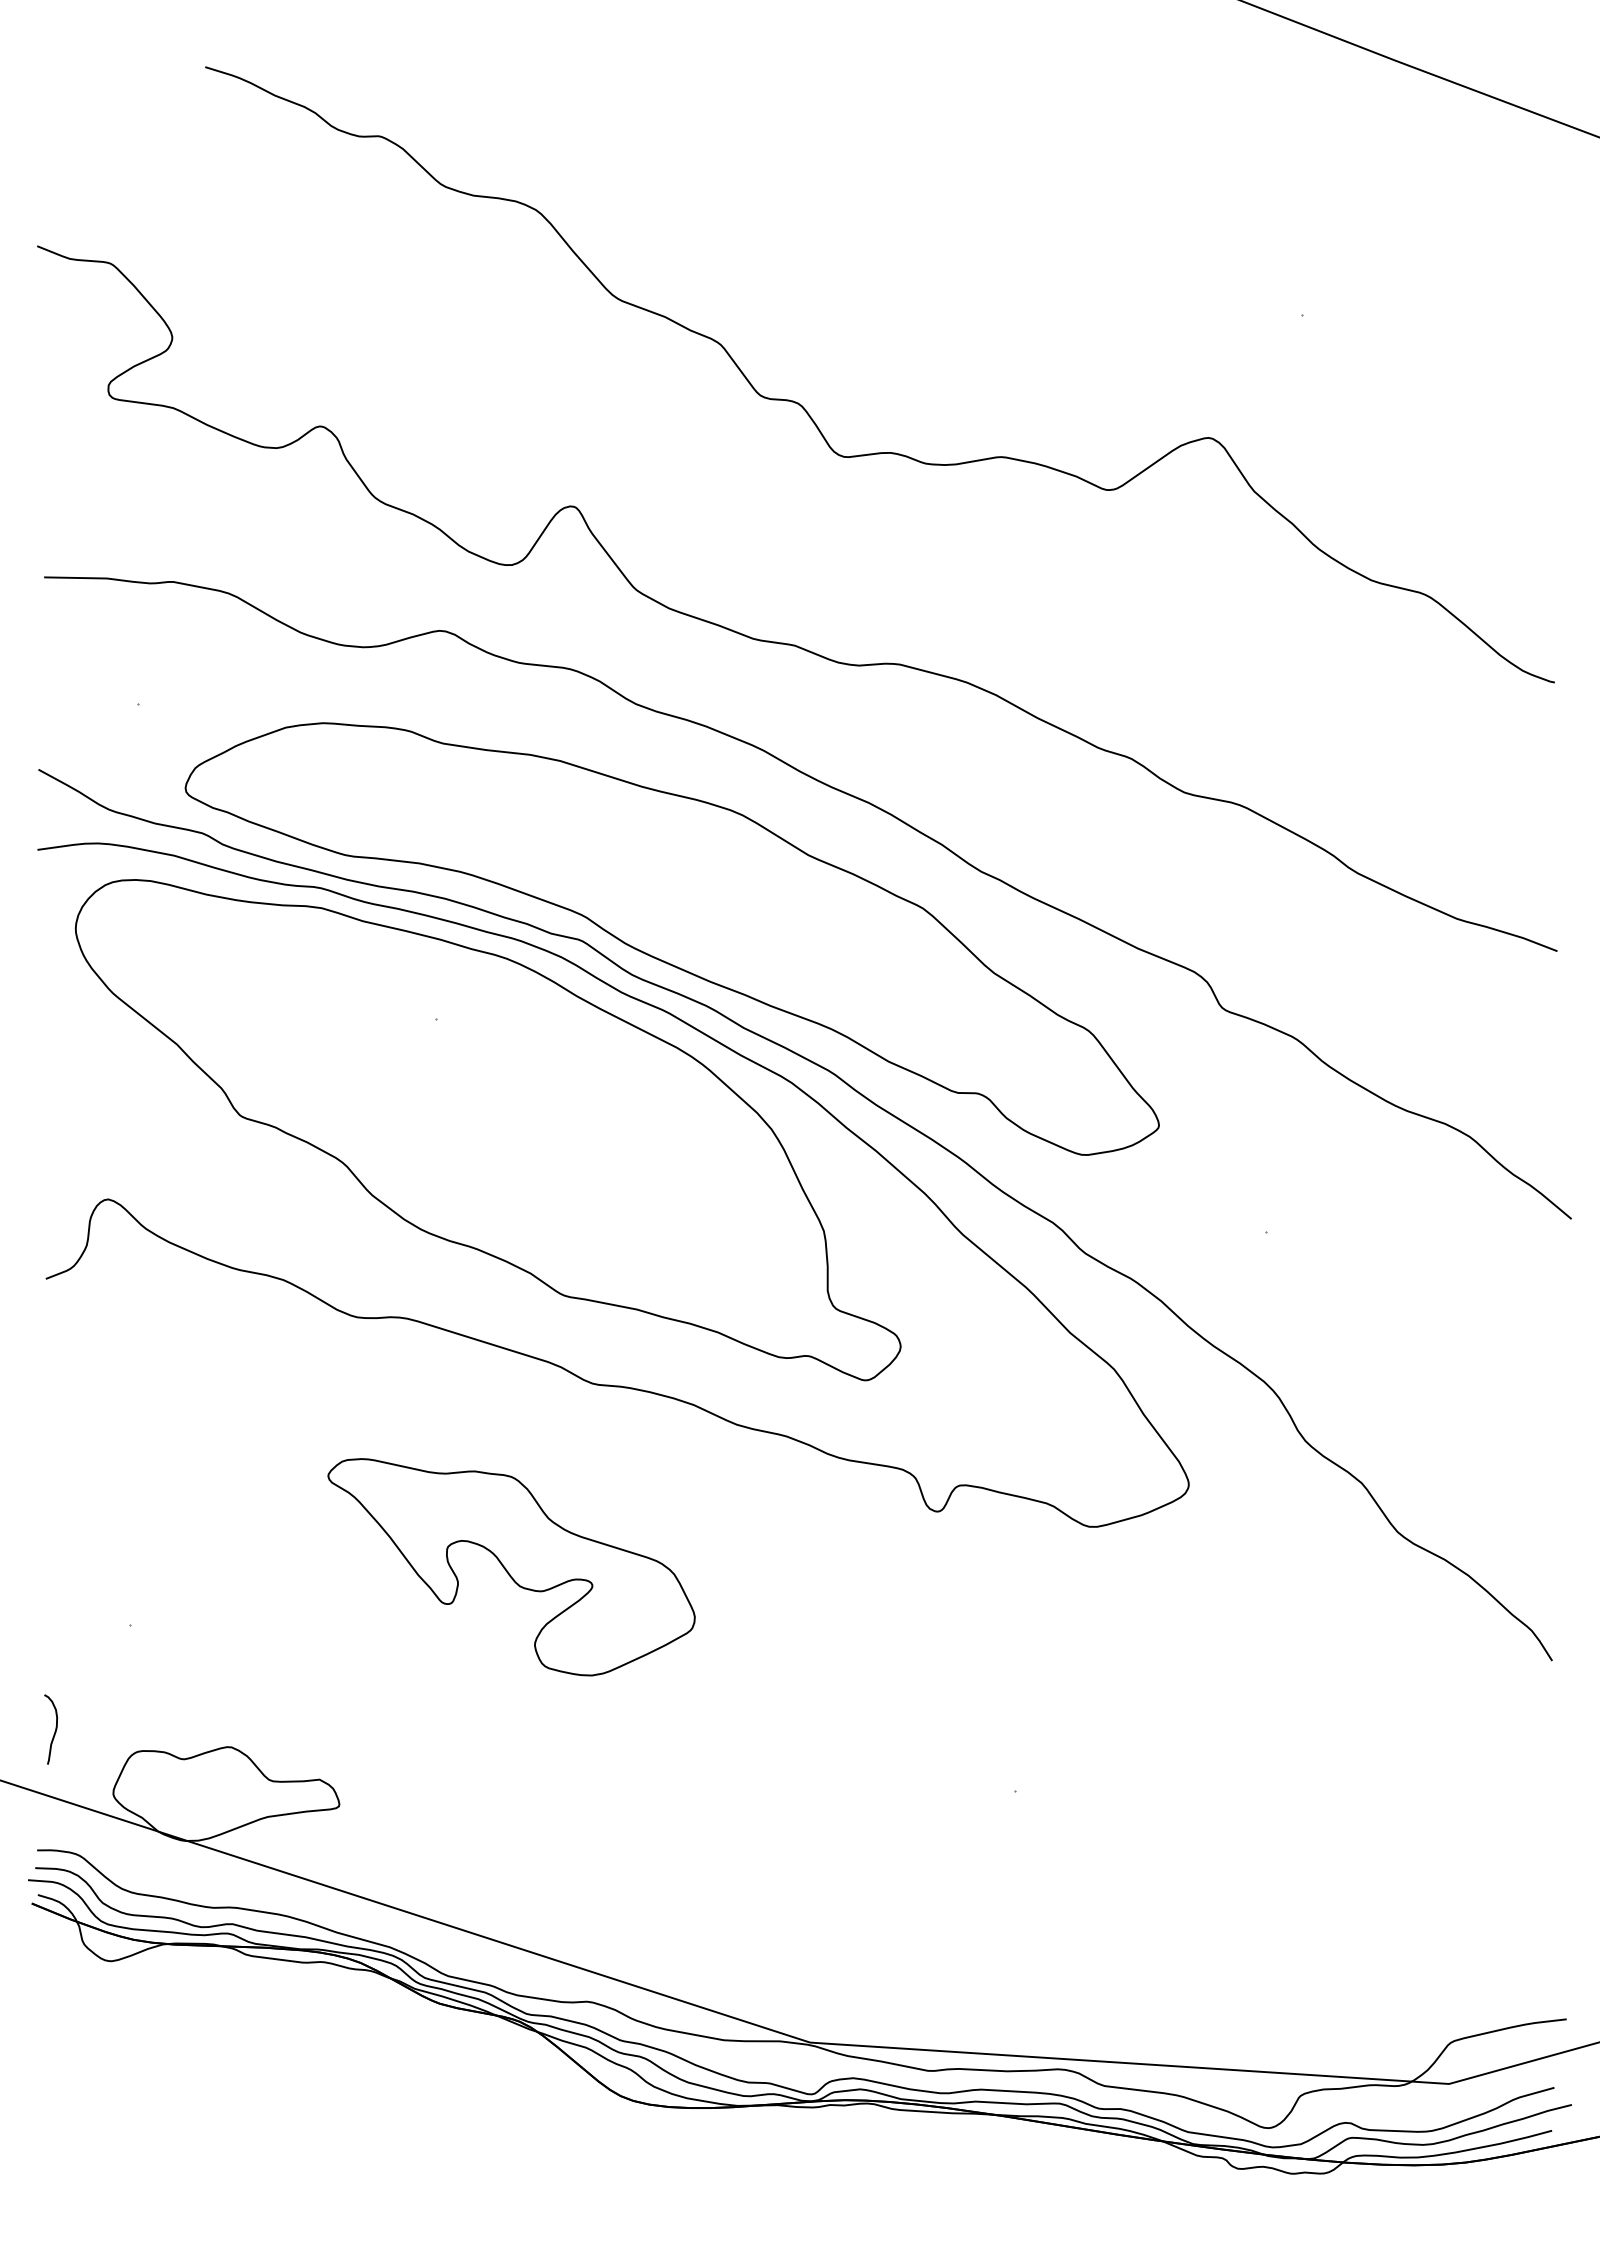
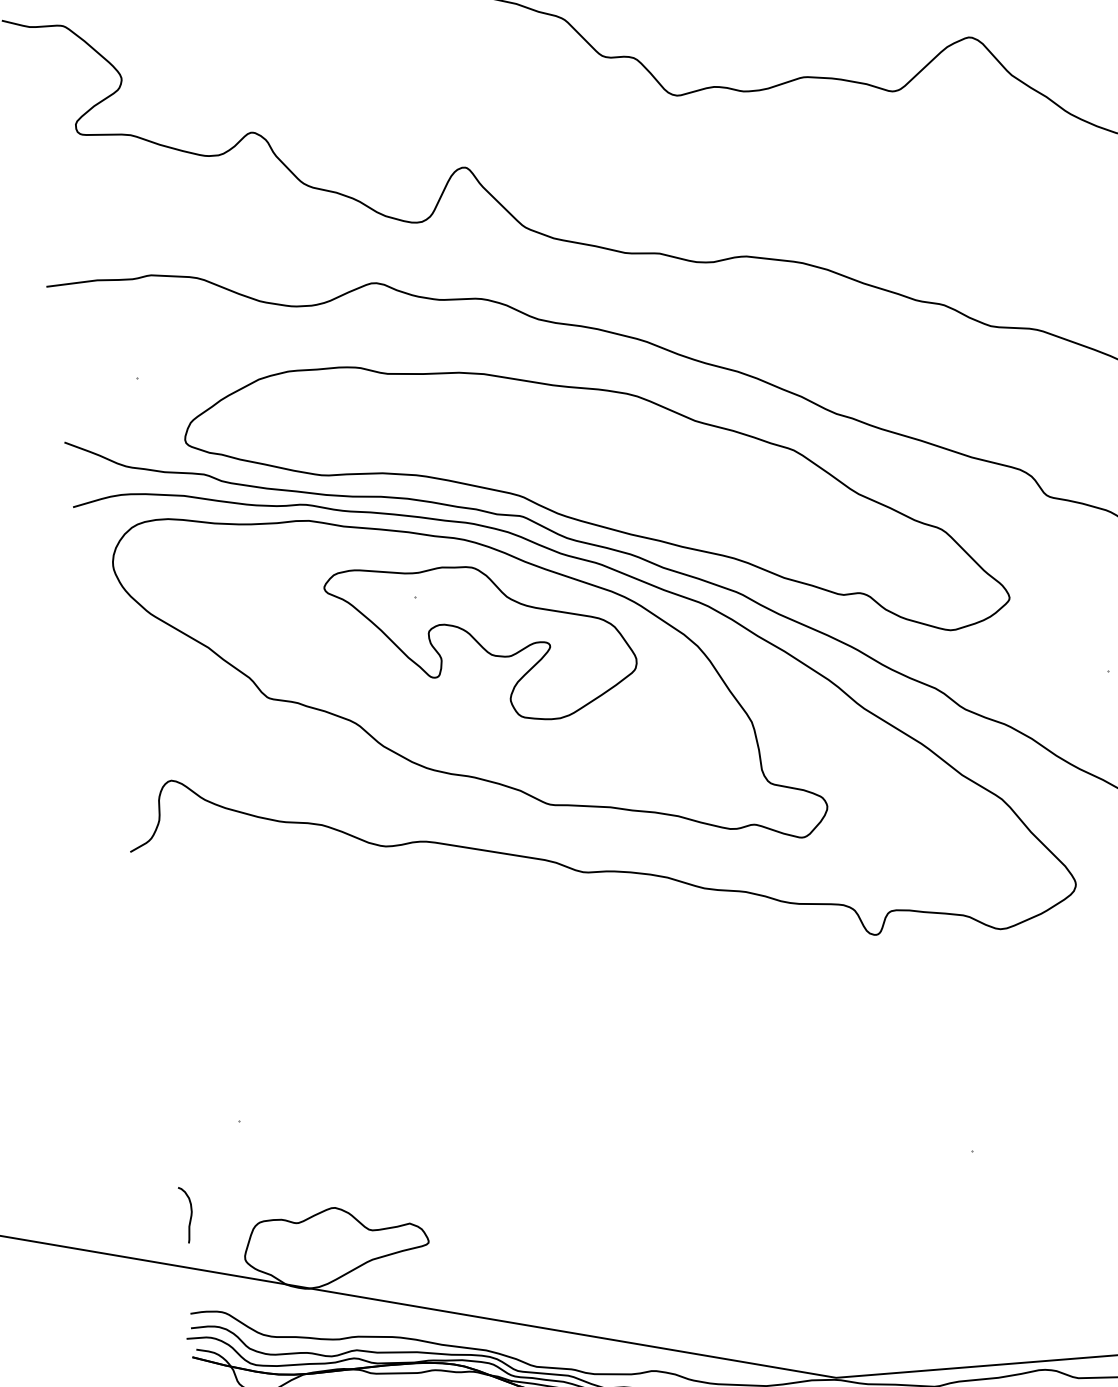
part: (511, 1567) -> (482, 640), moved

